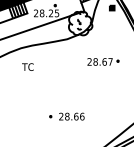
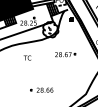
text: (27, 66) -> (27, 57), moved

